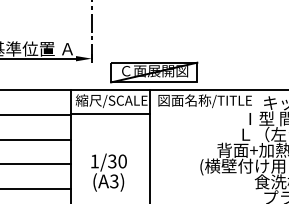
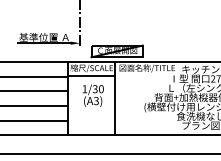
text: (107, 172) -> (92, 95), moved

